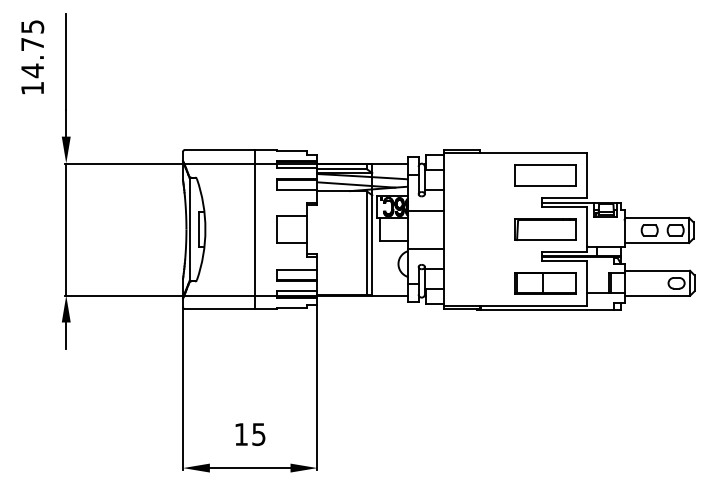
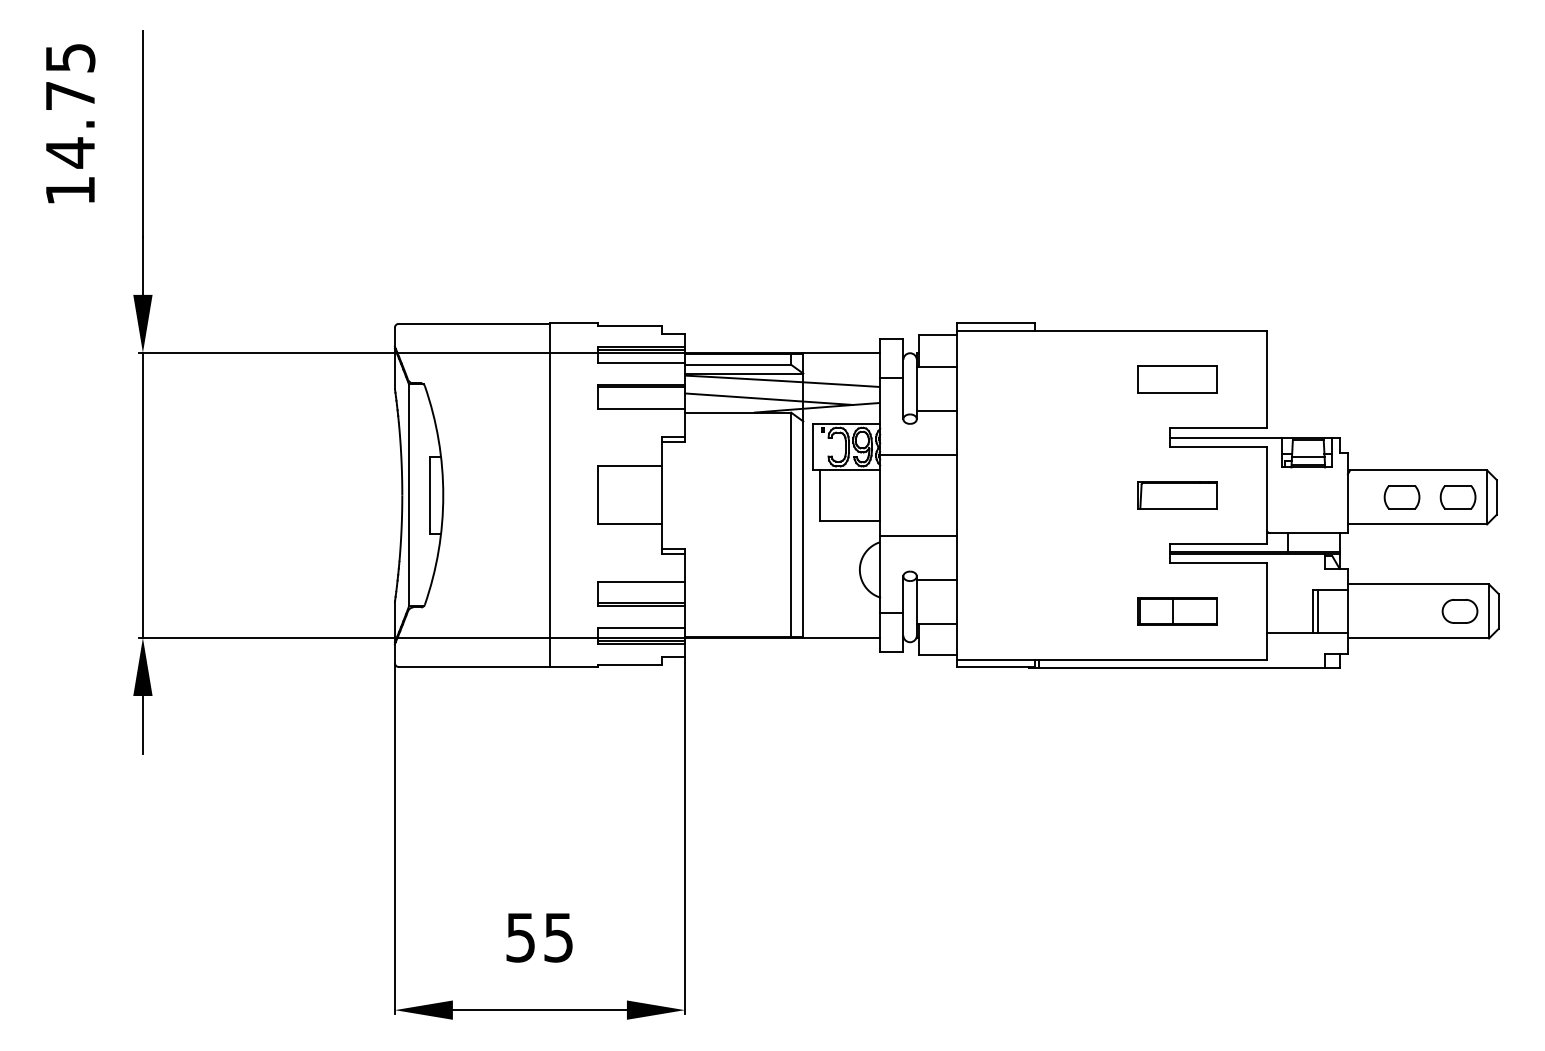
part: (545, 175) -> (1177, 378), size x0.6
part: (545, 229) -> (1177, 495), size x0.6
part: (545, 283) -> (1177, 611), size x0.6
text: (240, 434) -> (518, 937), 15 -> 55

